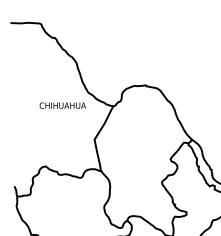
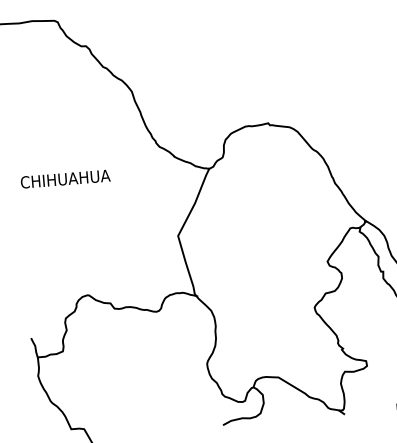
text: (62, 105) -> (64, 178), moved

